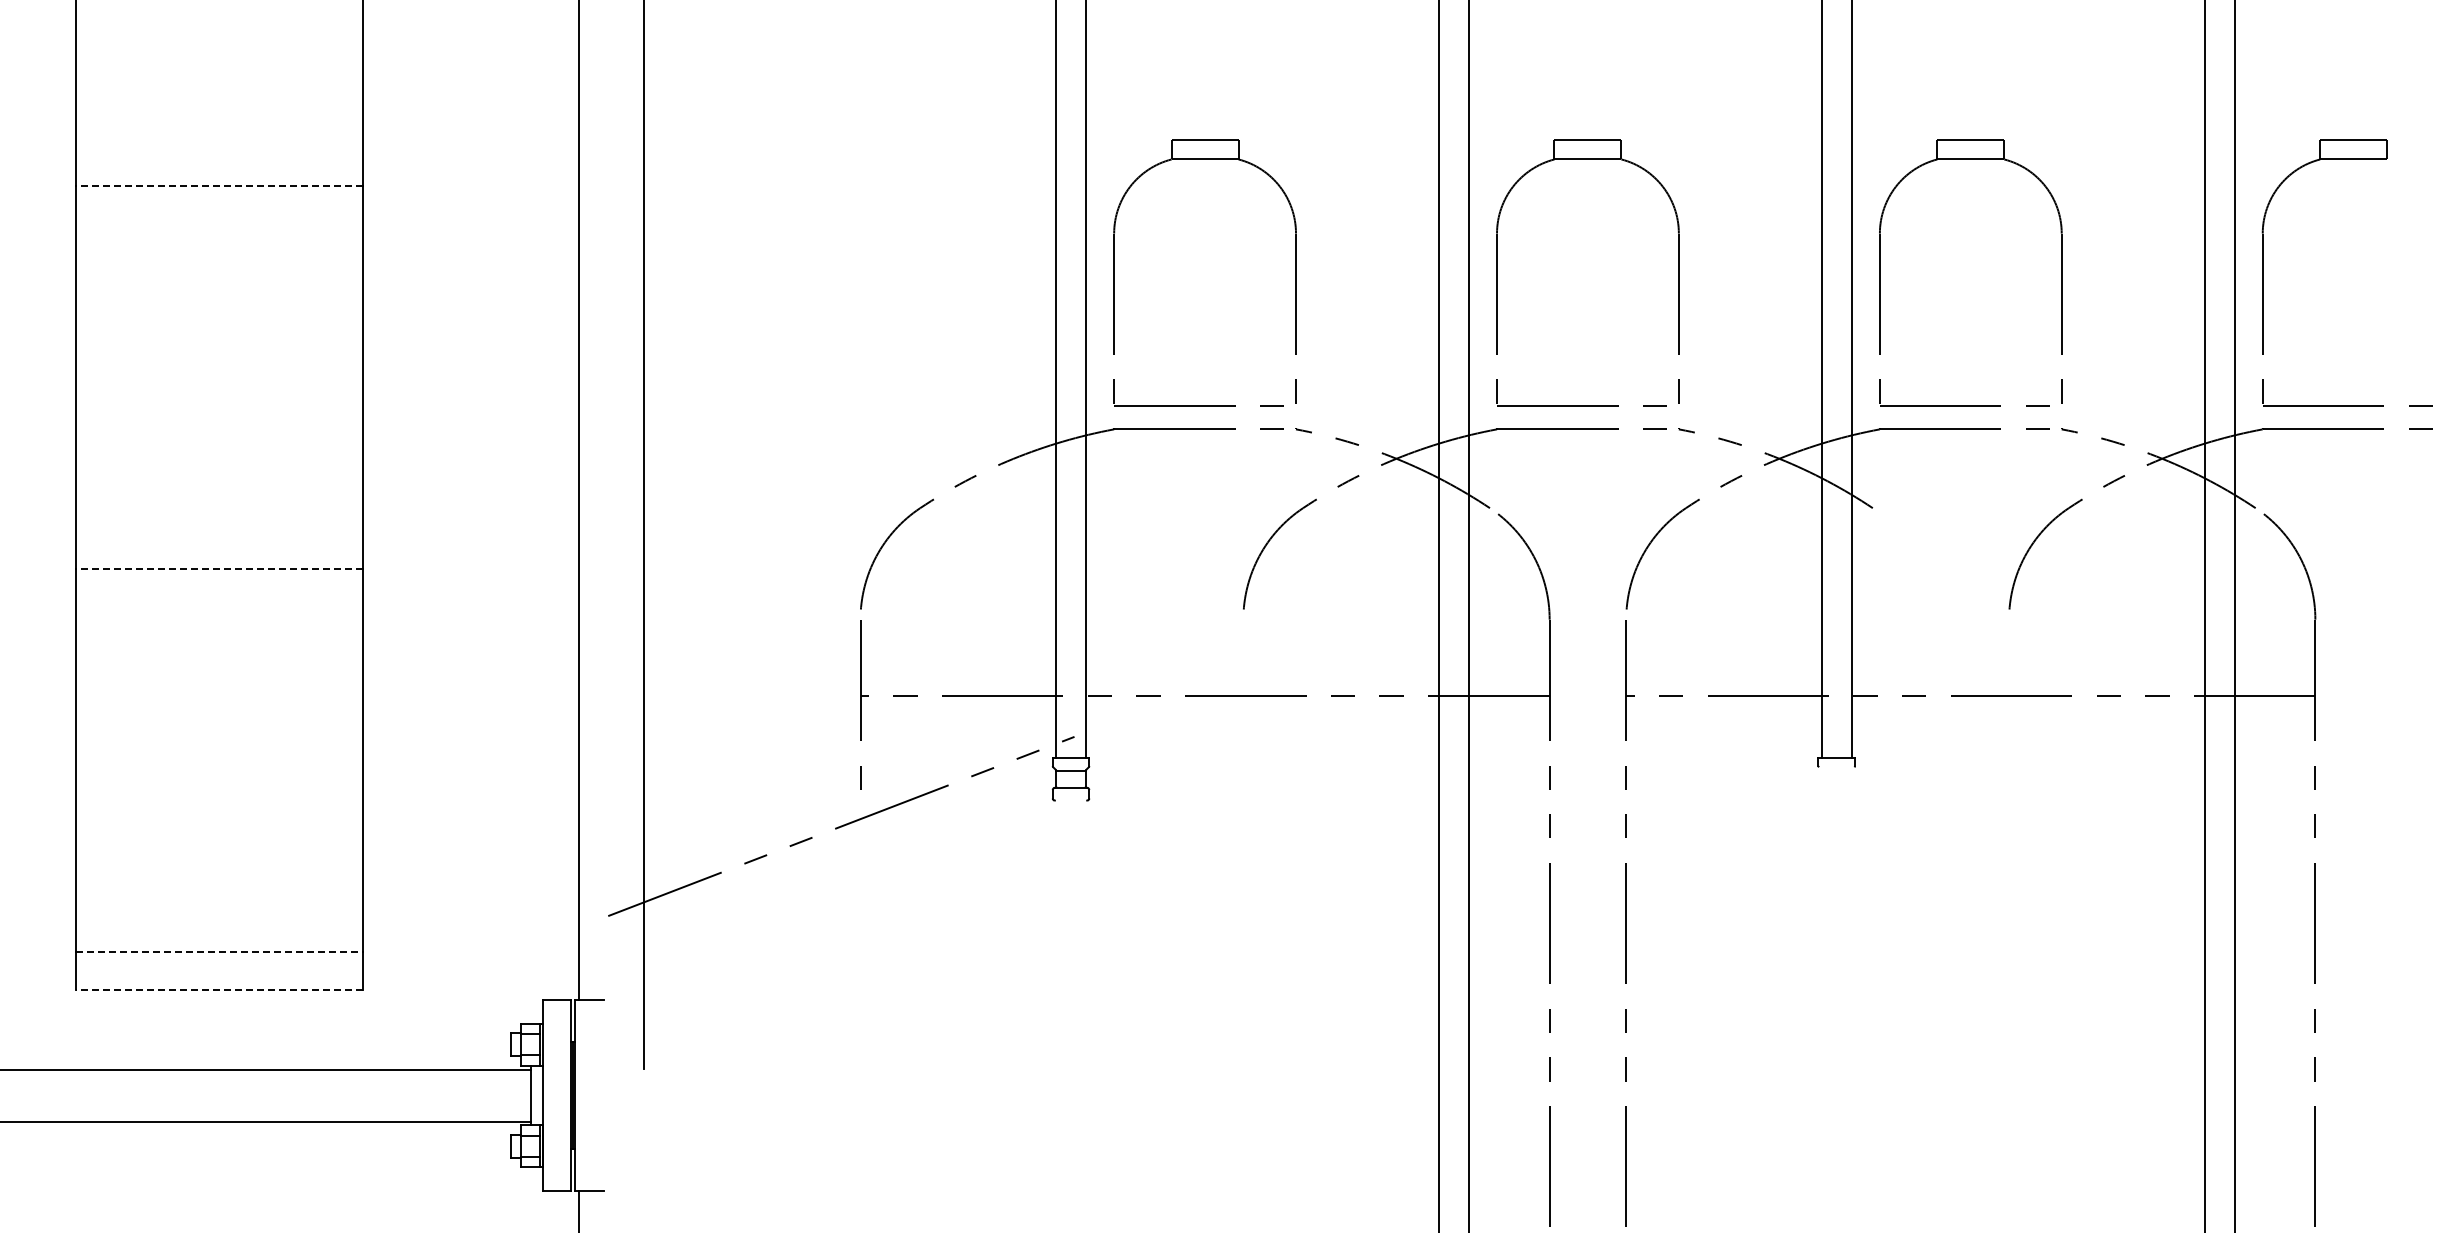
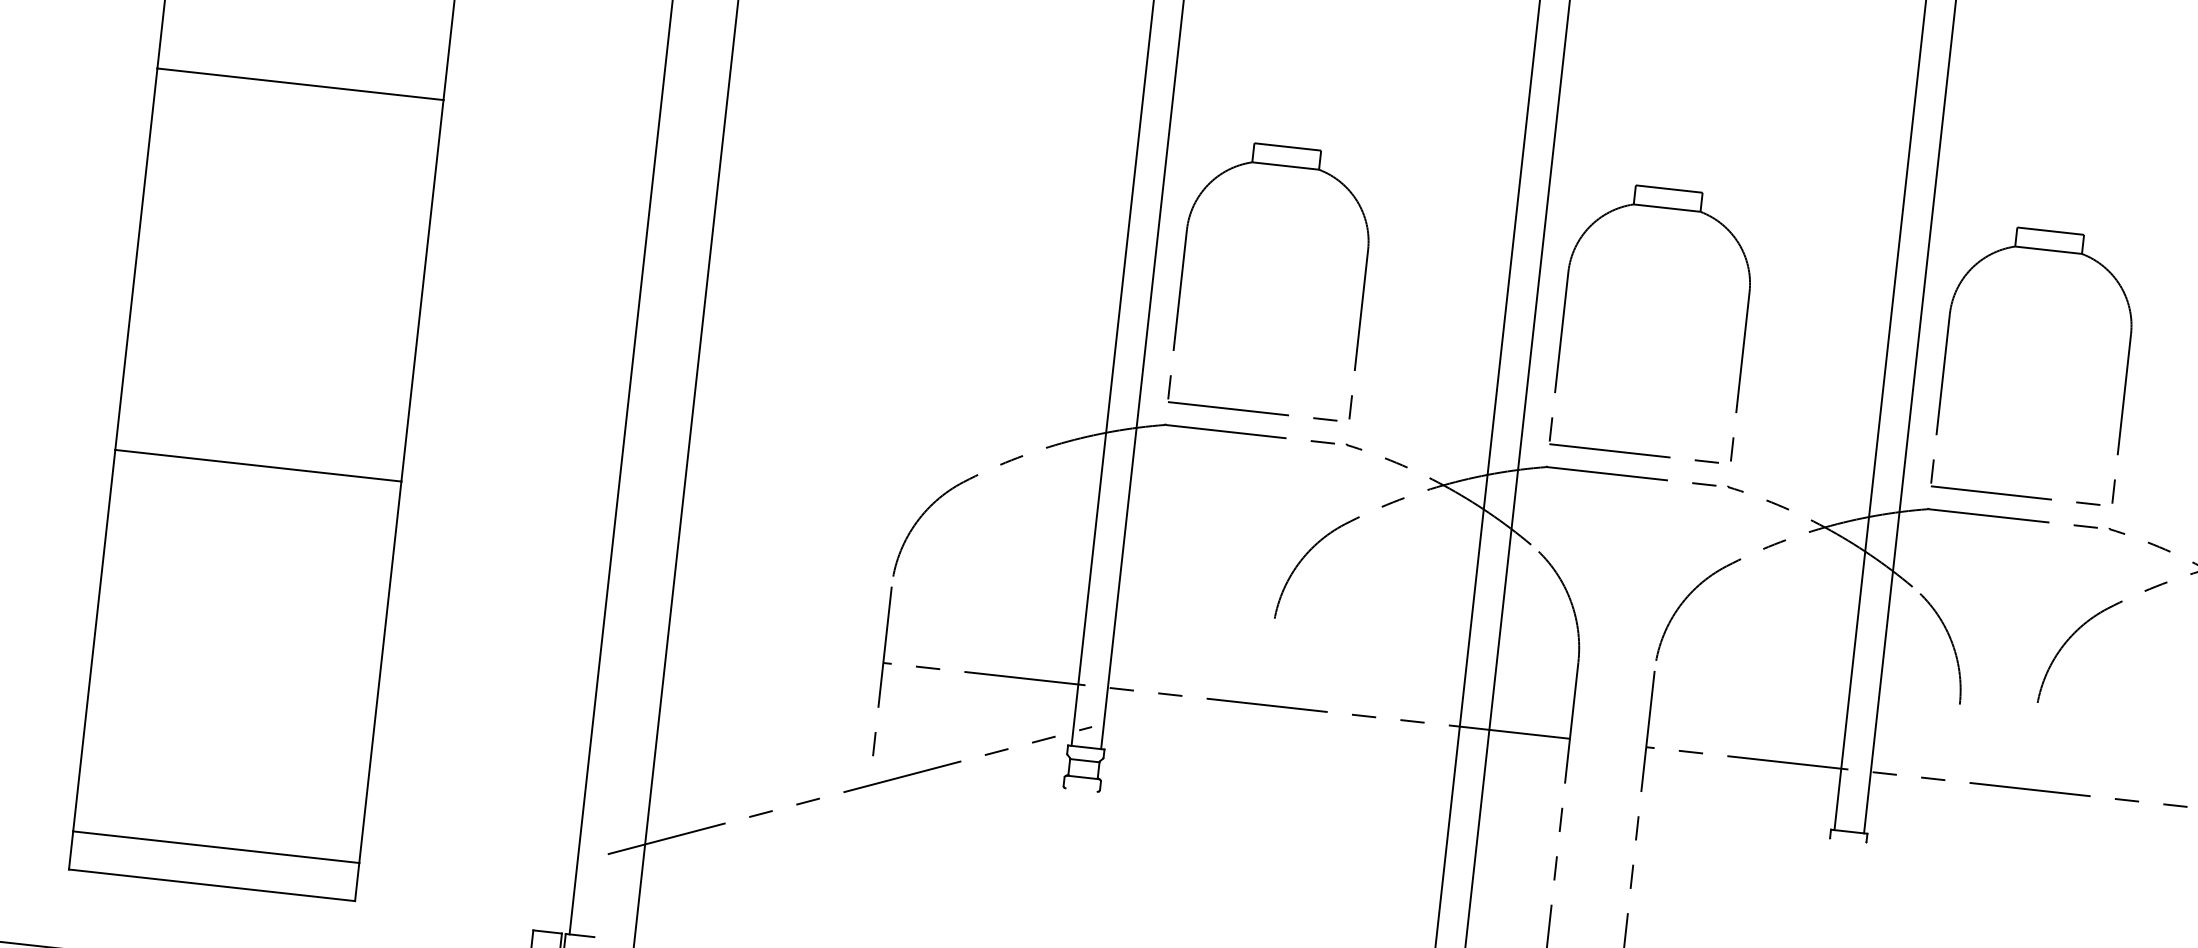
line: (219, 186) -> (300, 84), dashed -> solid
arc: (1917, 560) -> (1951, 643), added
line: (219, 569) -> (258, 466), dashed -> solid
line: (219, 951) -> (216, 846), dashed -> solid
line: (219, 990) -> (212, 885), dashed -> solid

